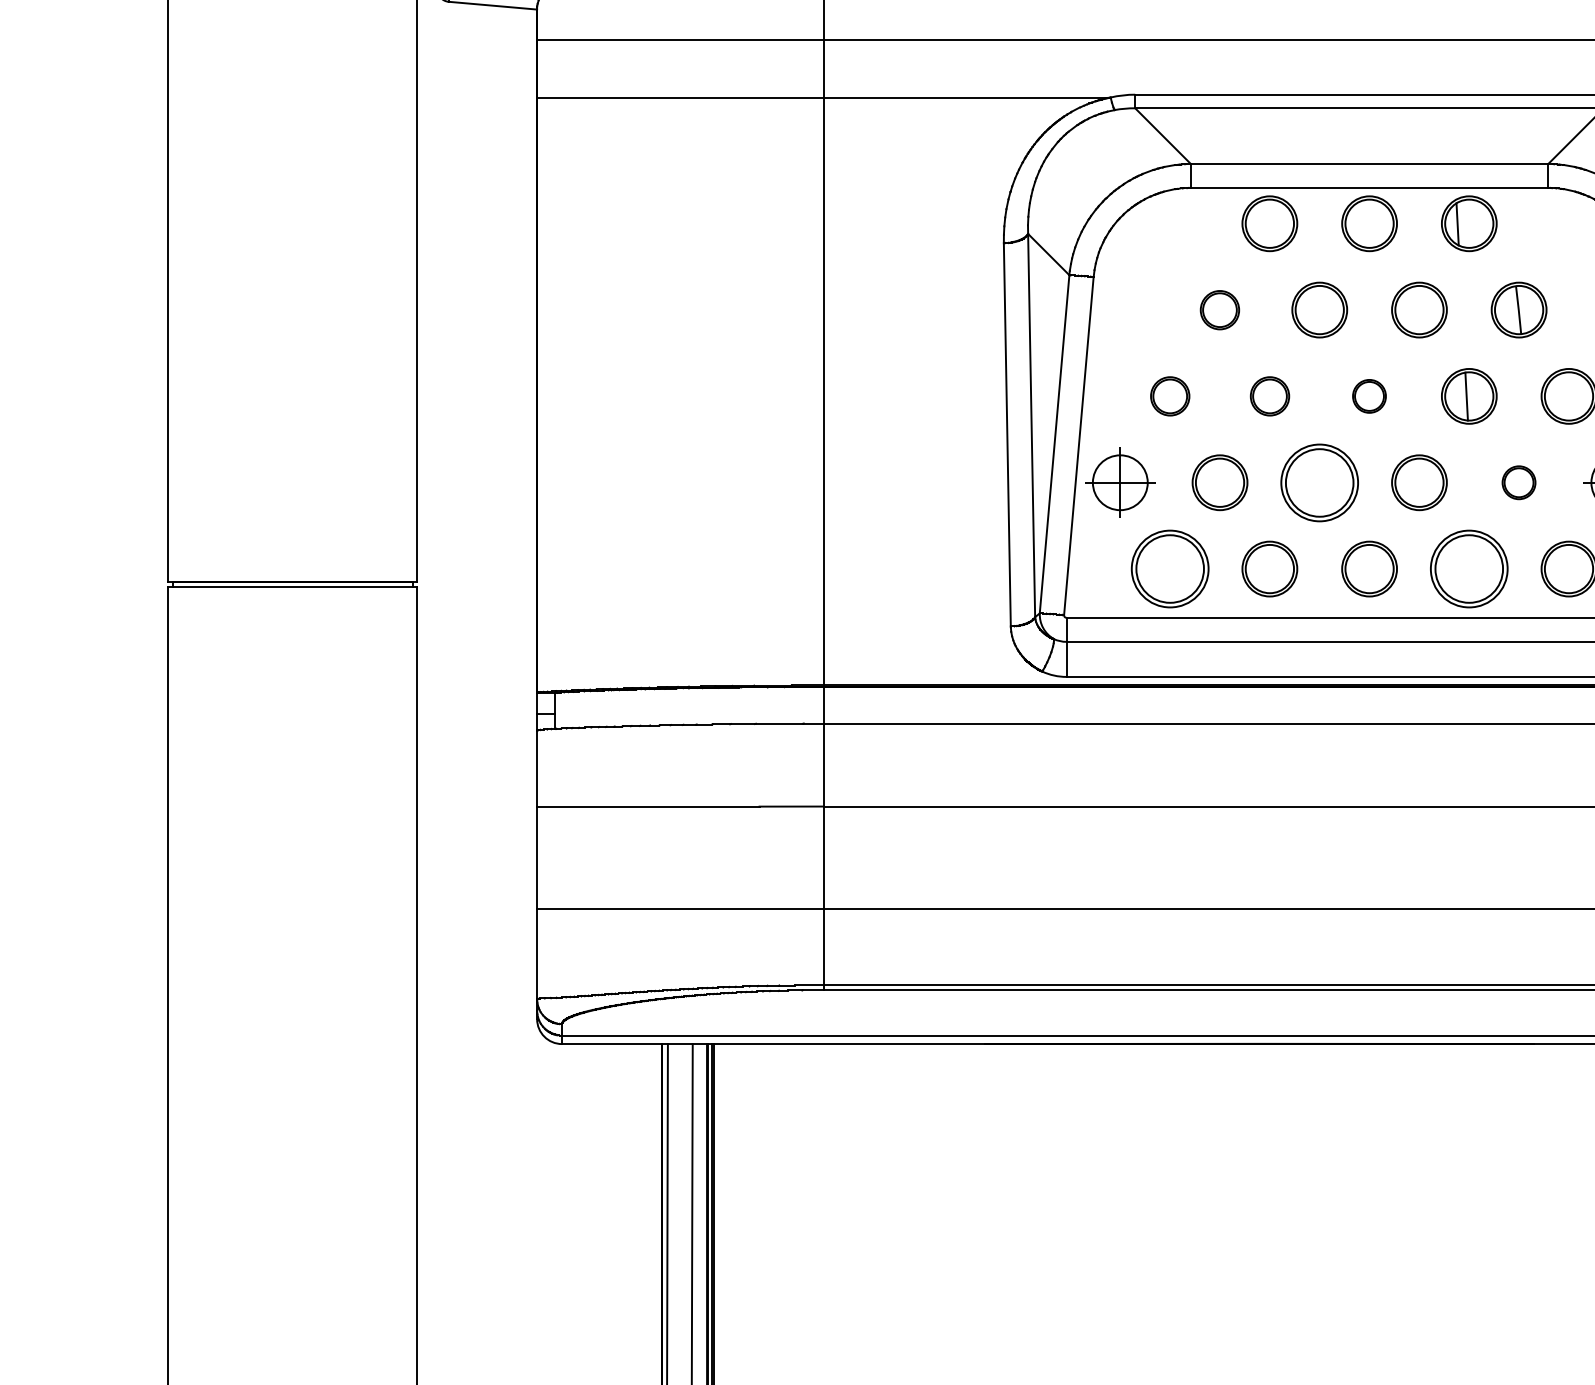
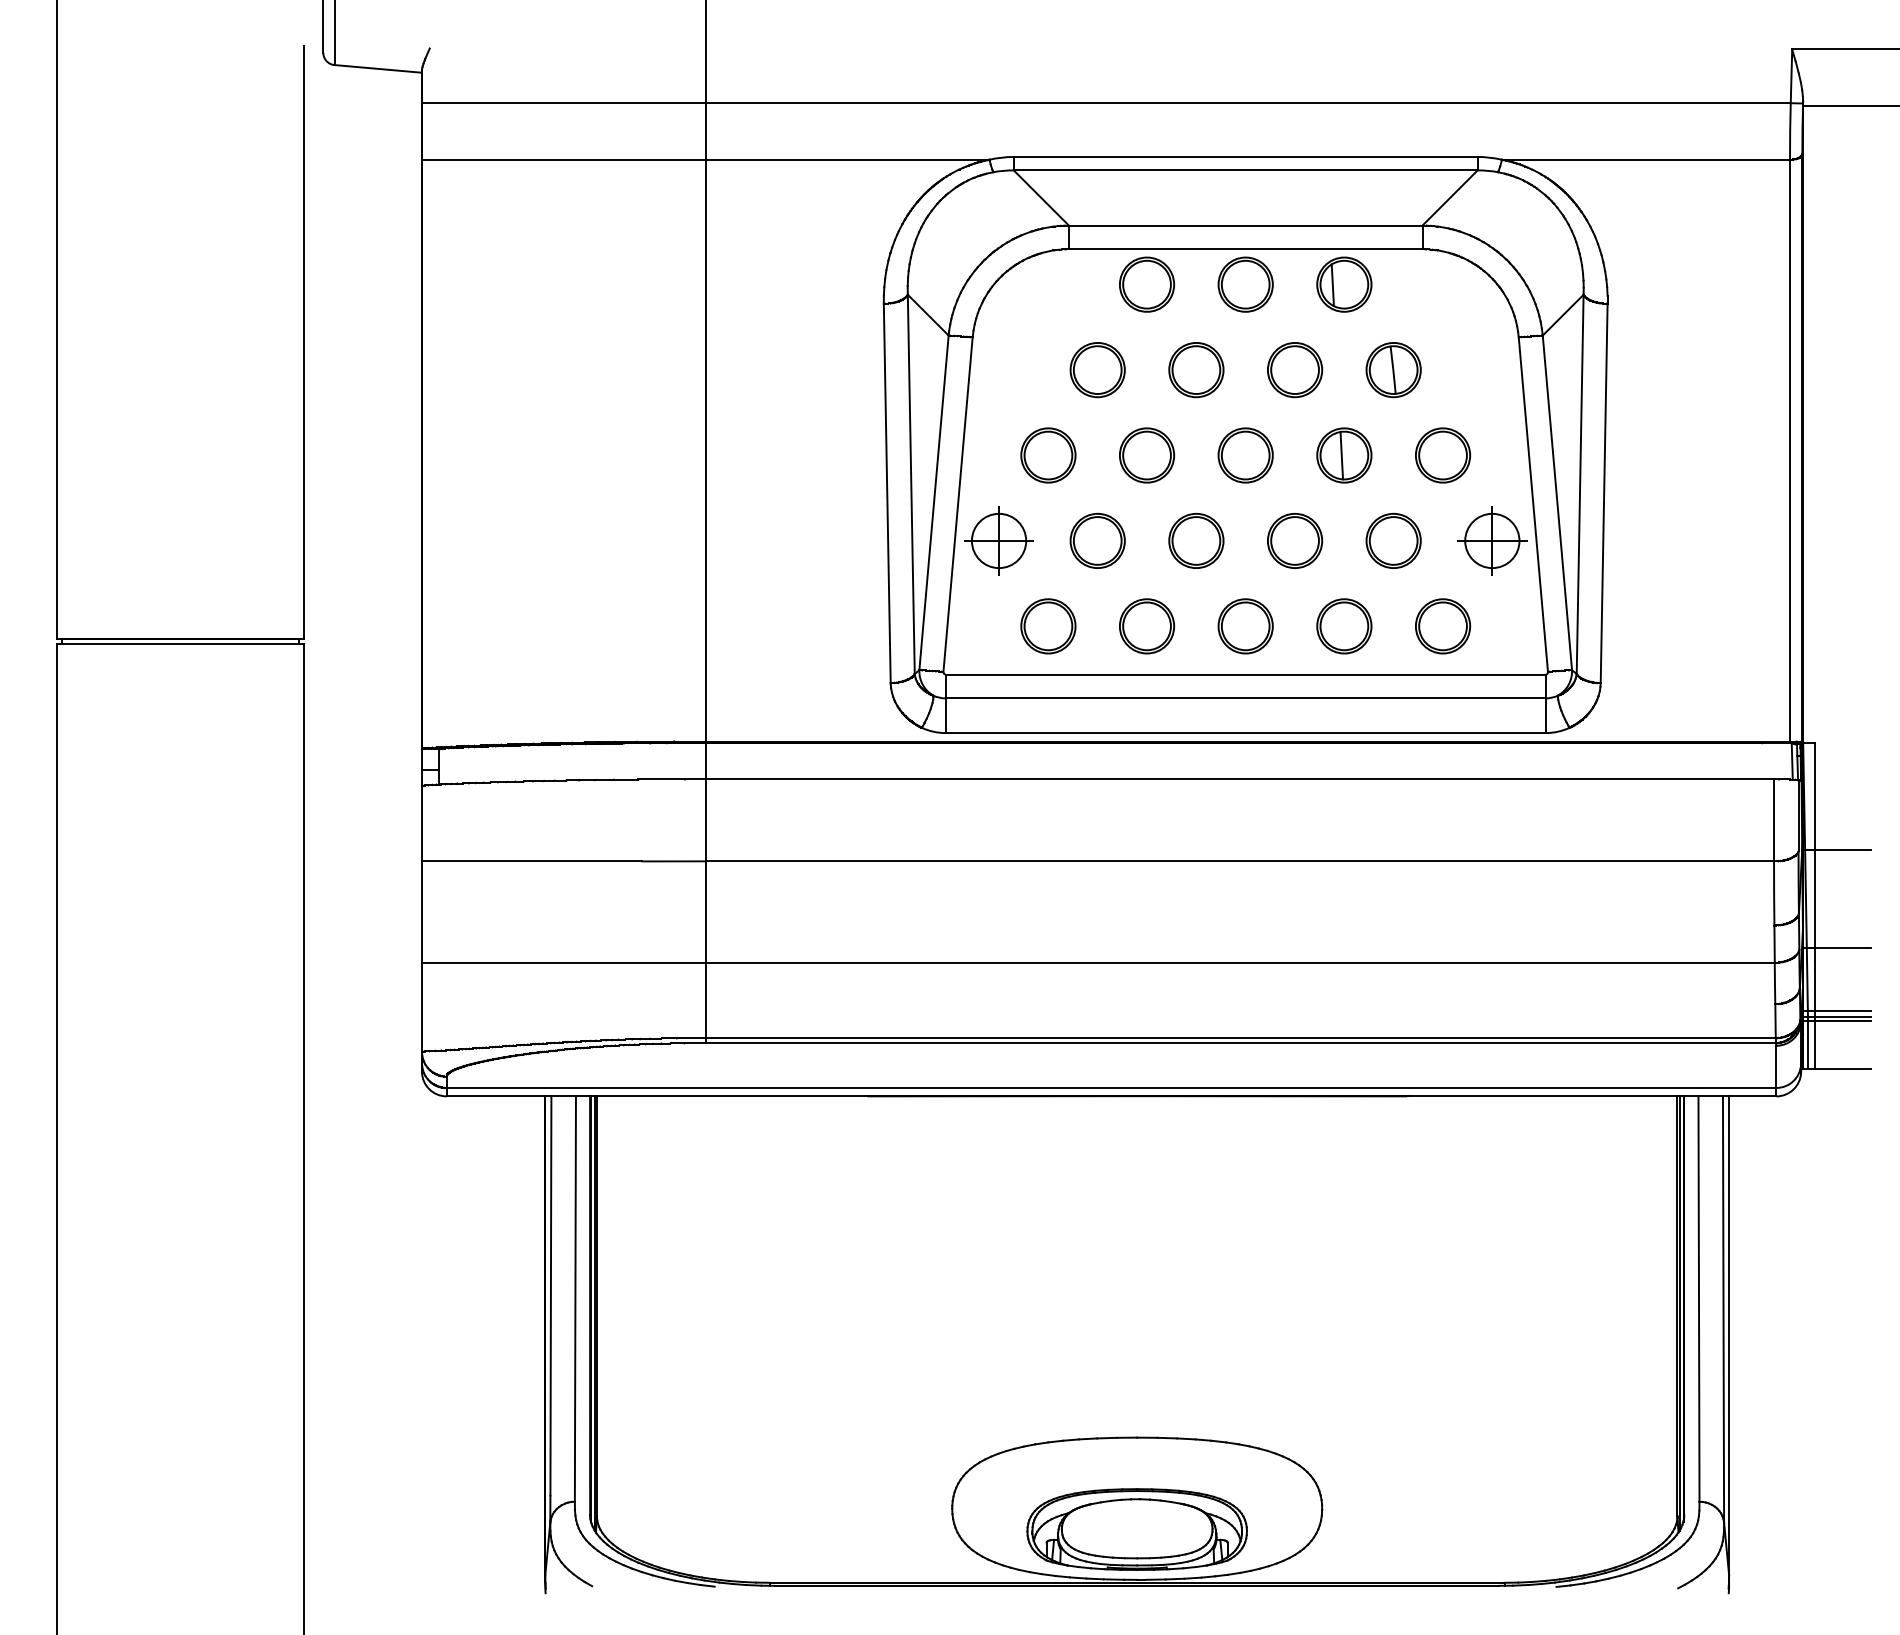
part: (1219, 310) -> (1097, 370), size x1.43
part: (1170, 396) -> (1048, 455), size x1.43
part: (1270, 396) -> (1147, 455), size x1.43
part: (1369, 396) -> (1245, 455), size x1.67
part: (1319, 482) -> (1196, 540), size x0.71
part: (1518, 482) -> (1393, 540), size x1.67
part: (1170, 569) -> (1048, 626), size x0.71
part: (1469, 569) -> (1344, 626), size x0.71

